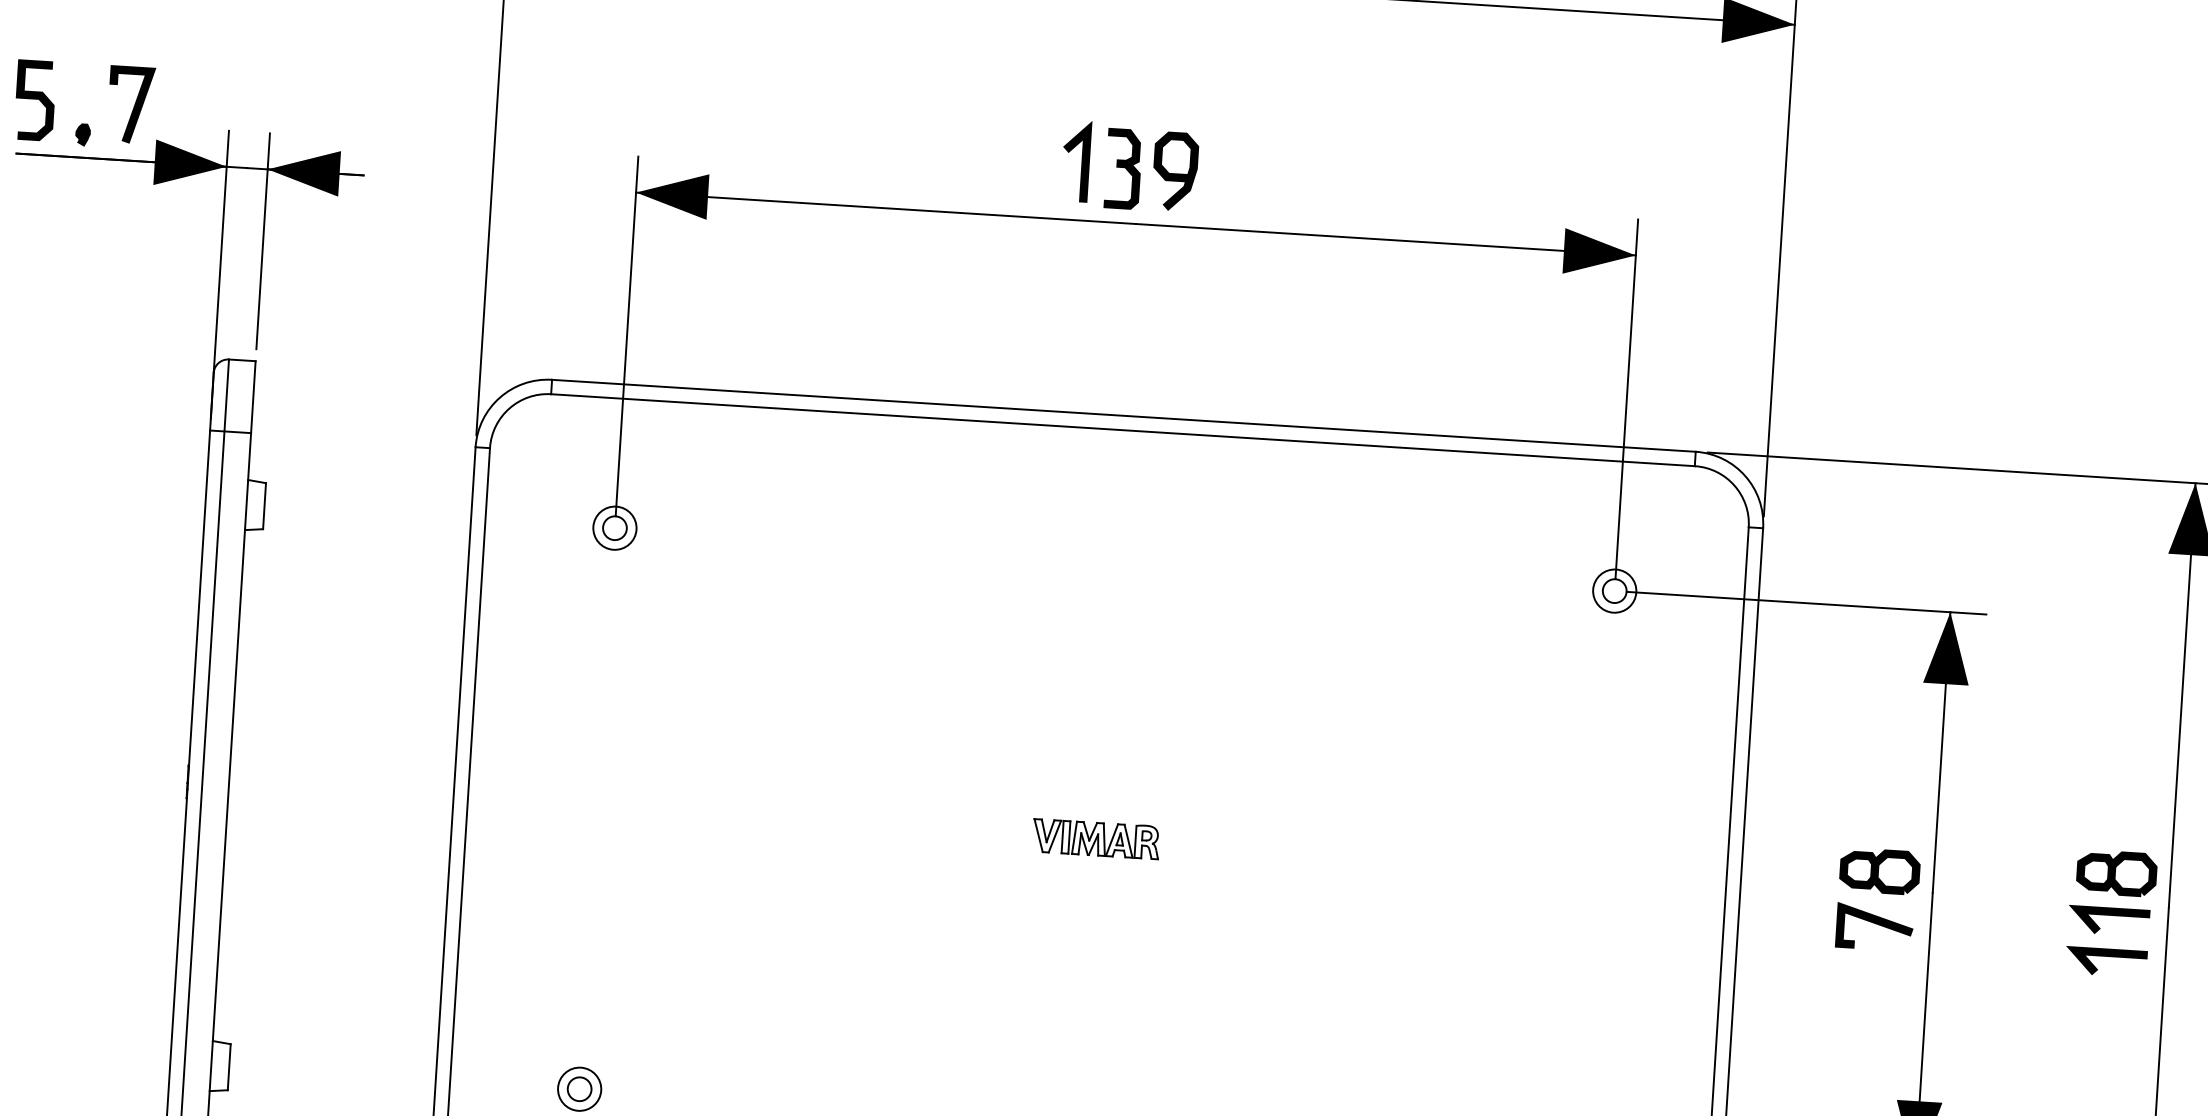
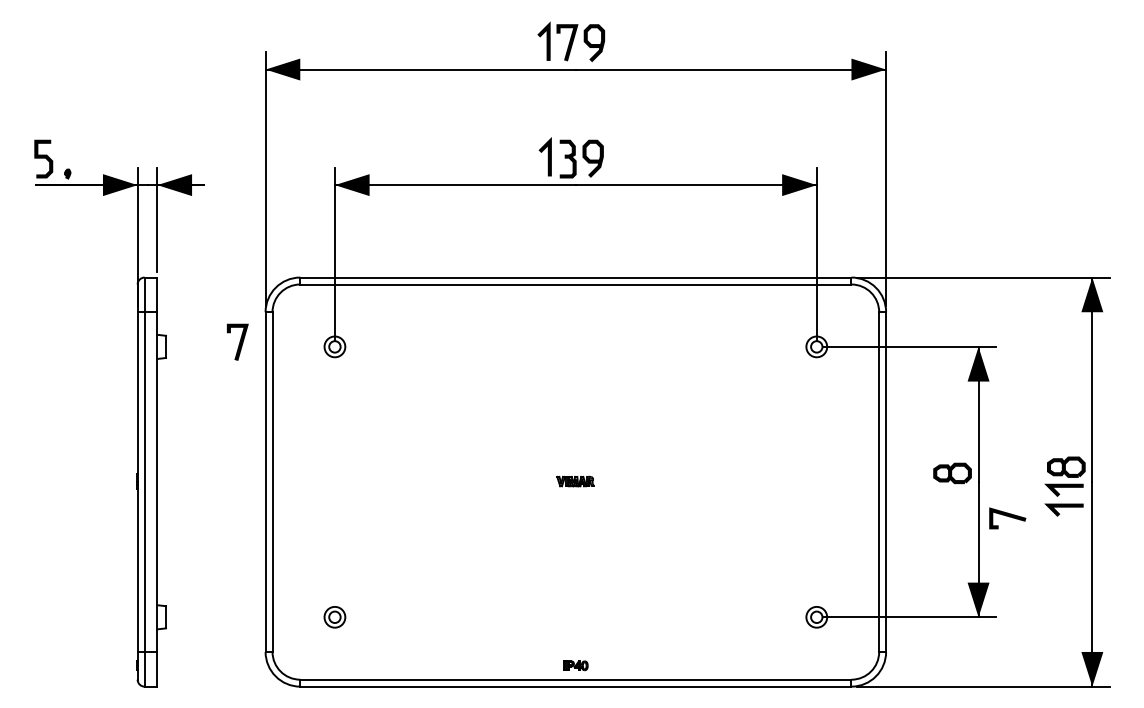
line: (134, 103) -> (239, 341), moved
part: (1096, 838) -> (575, 481), size x0.6
line: (1874, 923) -> (1007, 516), moved

